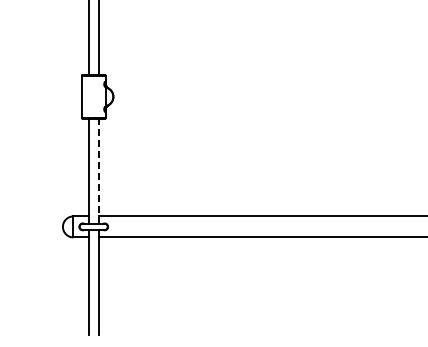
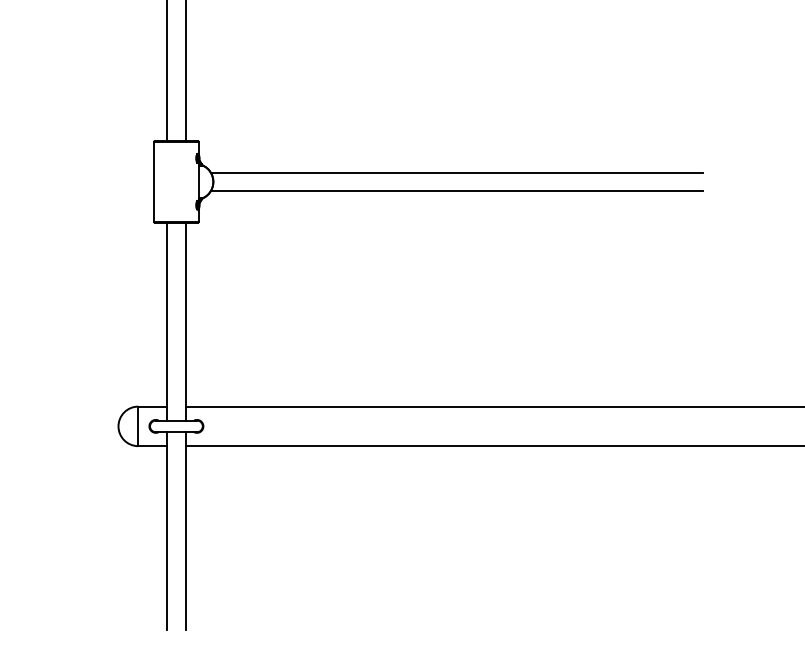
line: (243, 91) -> (457, 171), added
line: (243, 101) -> (457, 190), added
line: (98, 171) -> (185, 322), dashed -> solid

